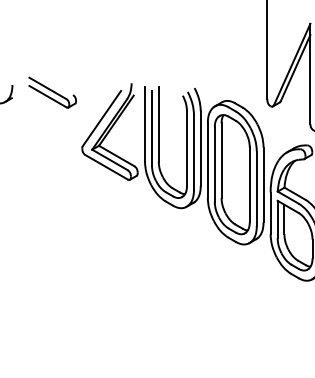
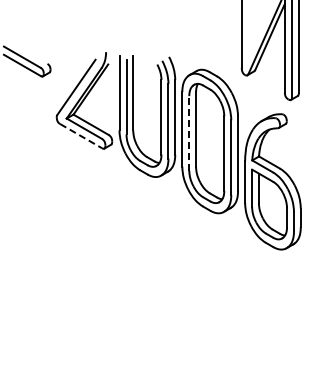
line: (214, 164) -> (188, 133), solid -> dashed
line: (107, 167) -> (81, 136), solid -> dashed

